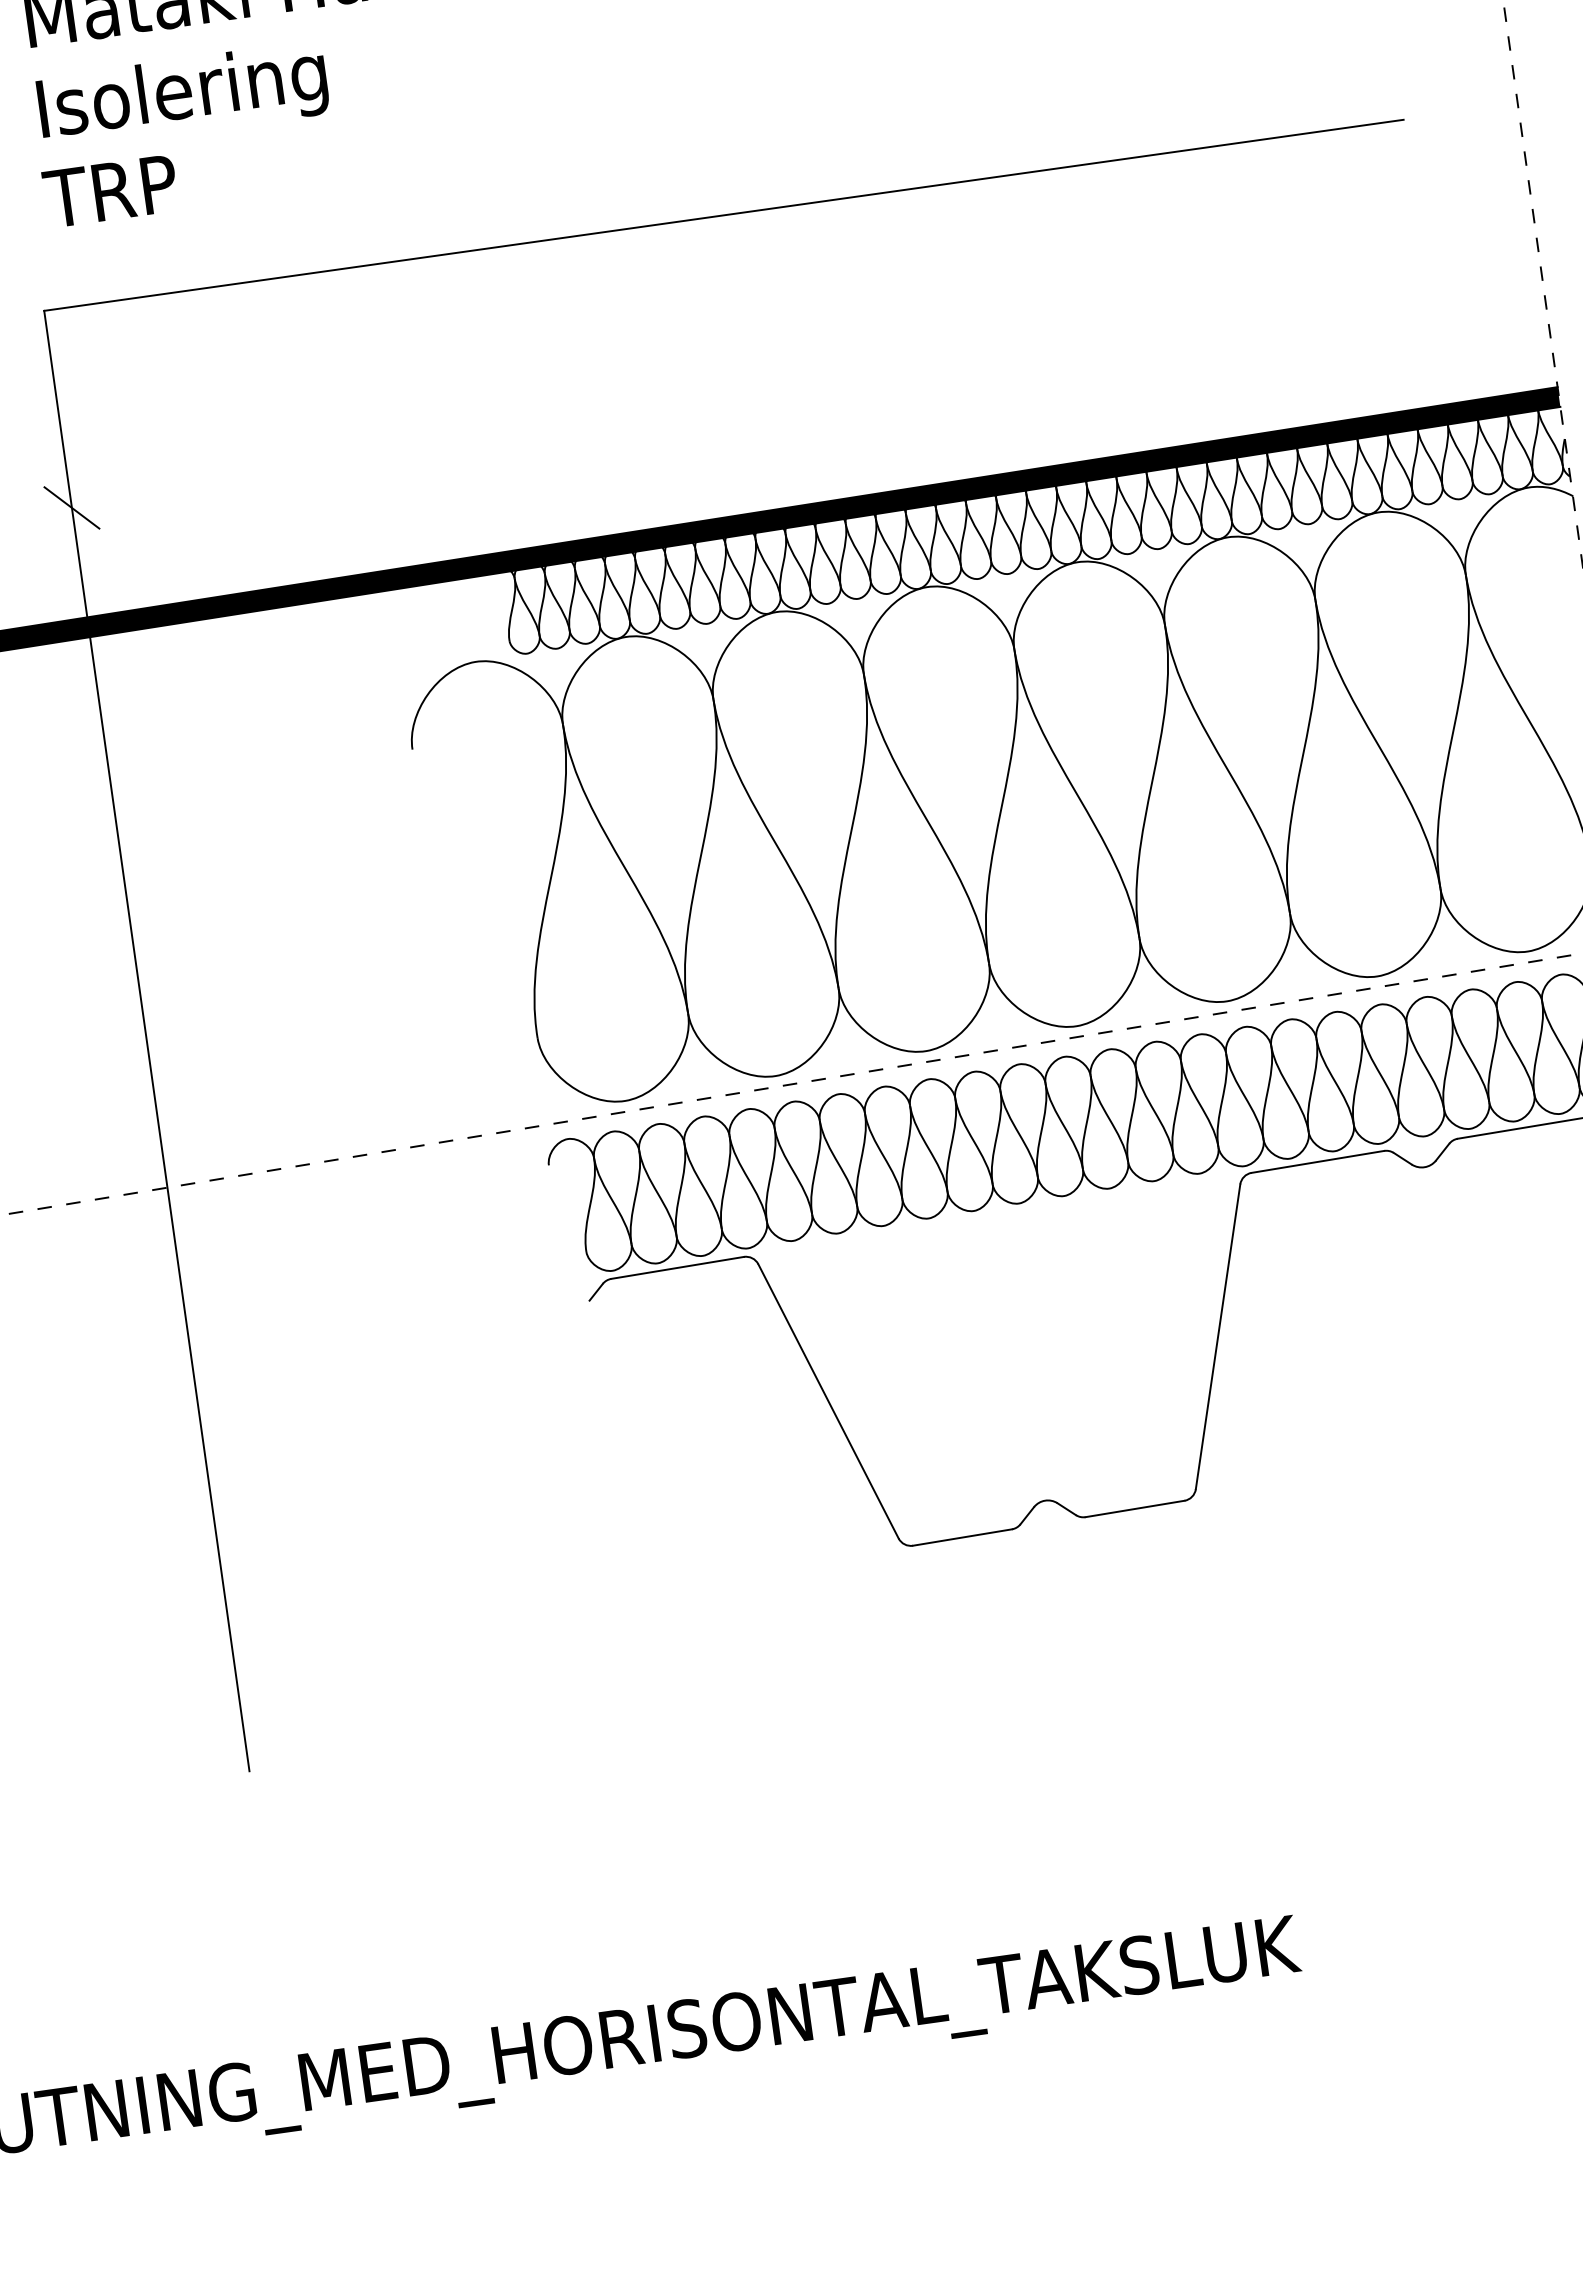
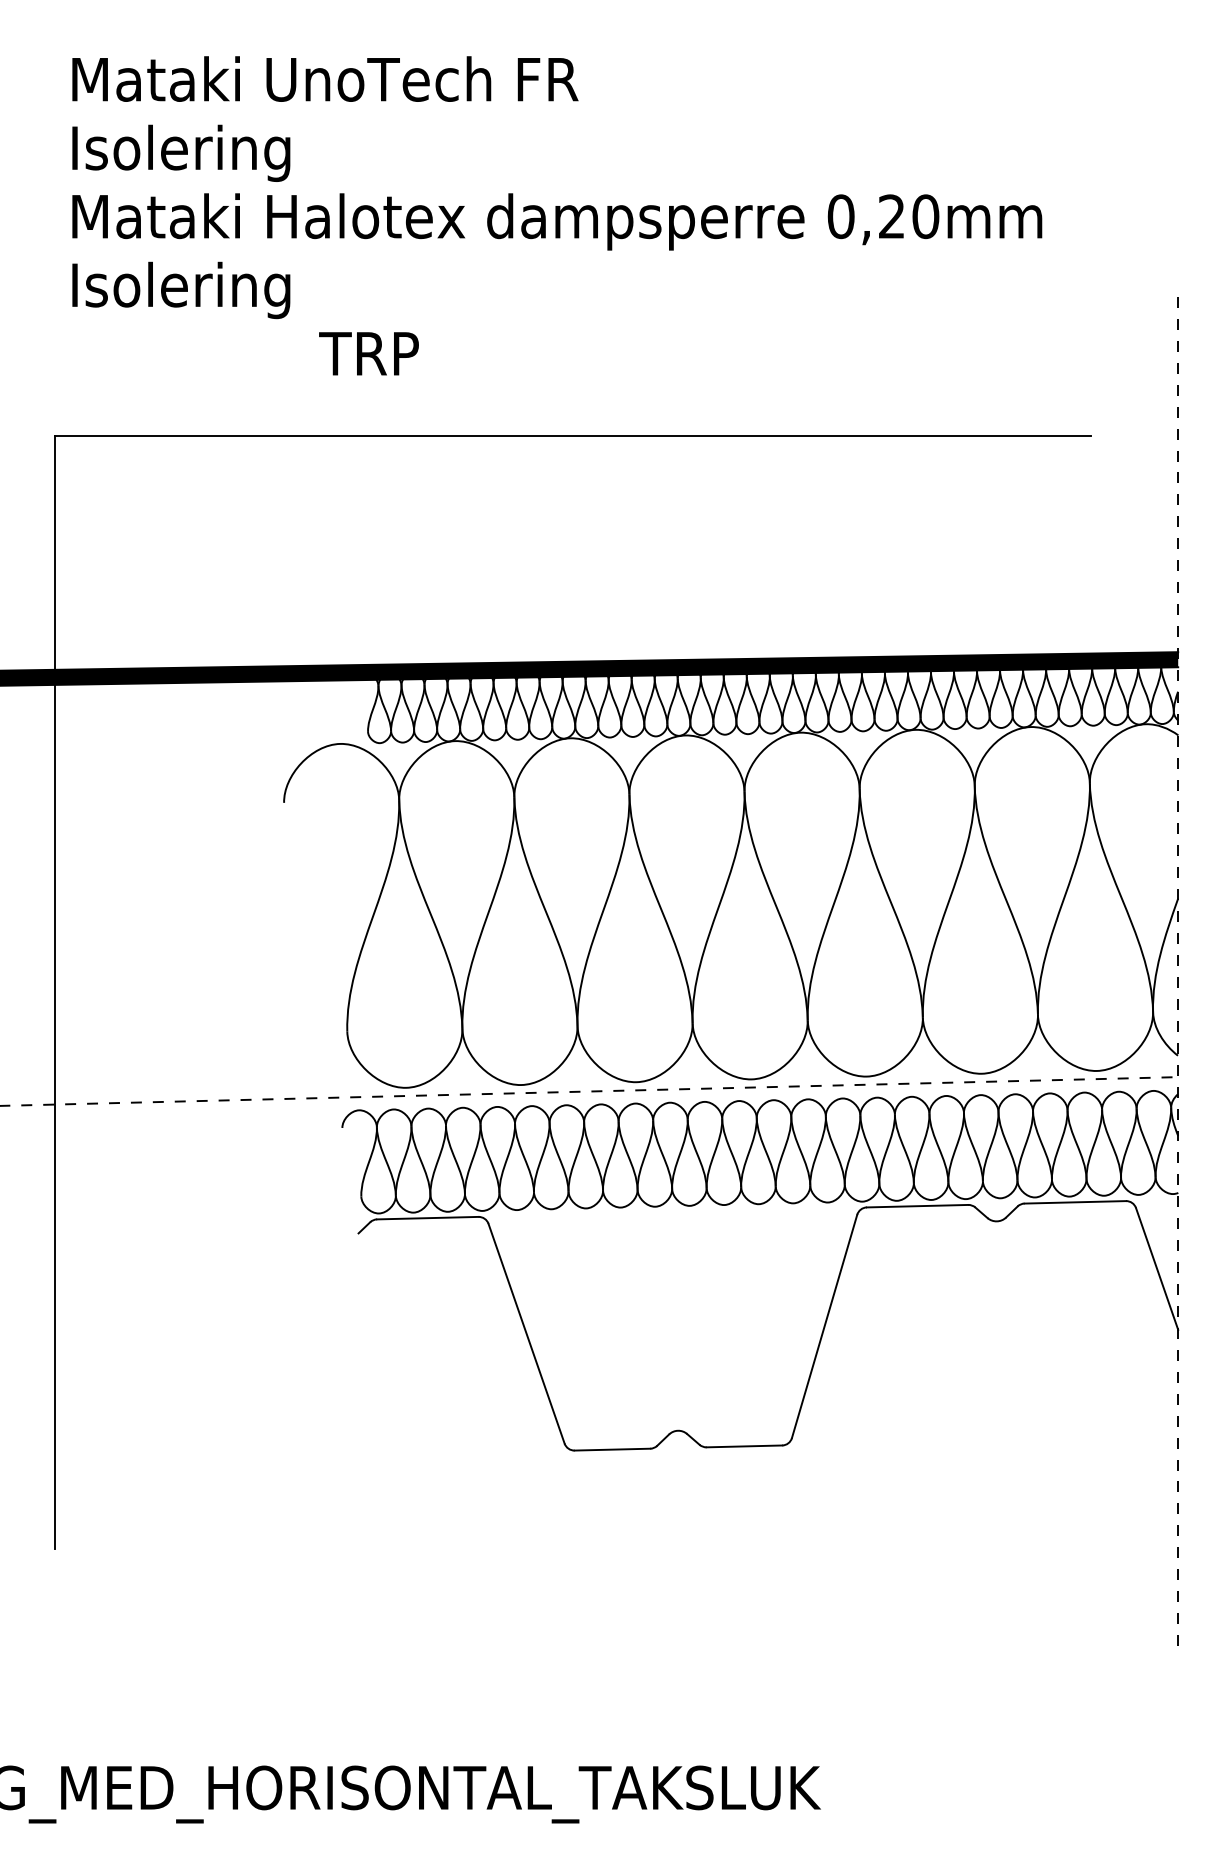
text: (109, 191) -> (368, 353), moved
line: (71, 508) -> (54, 586), removed

